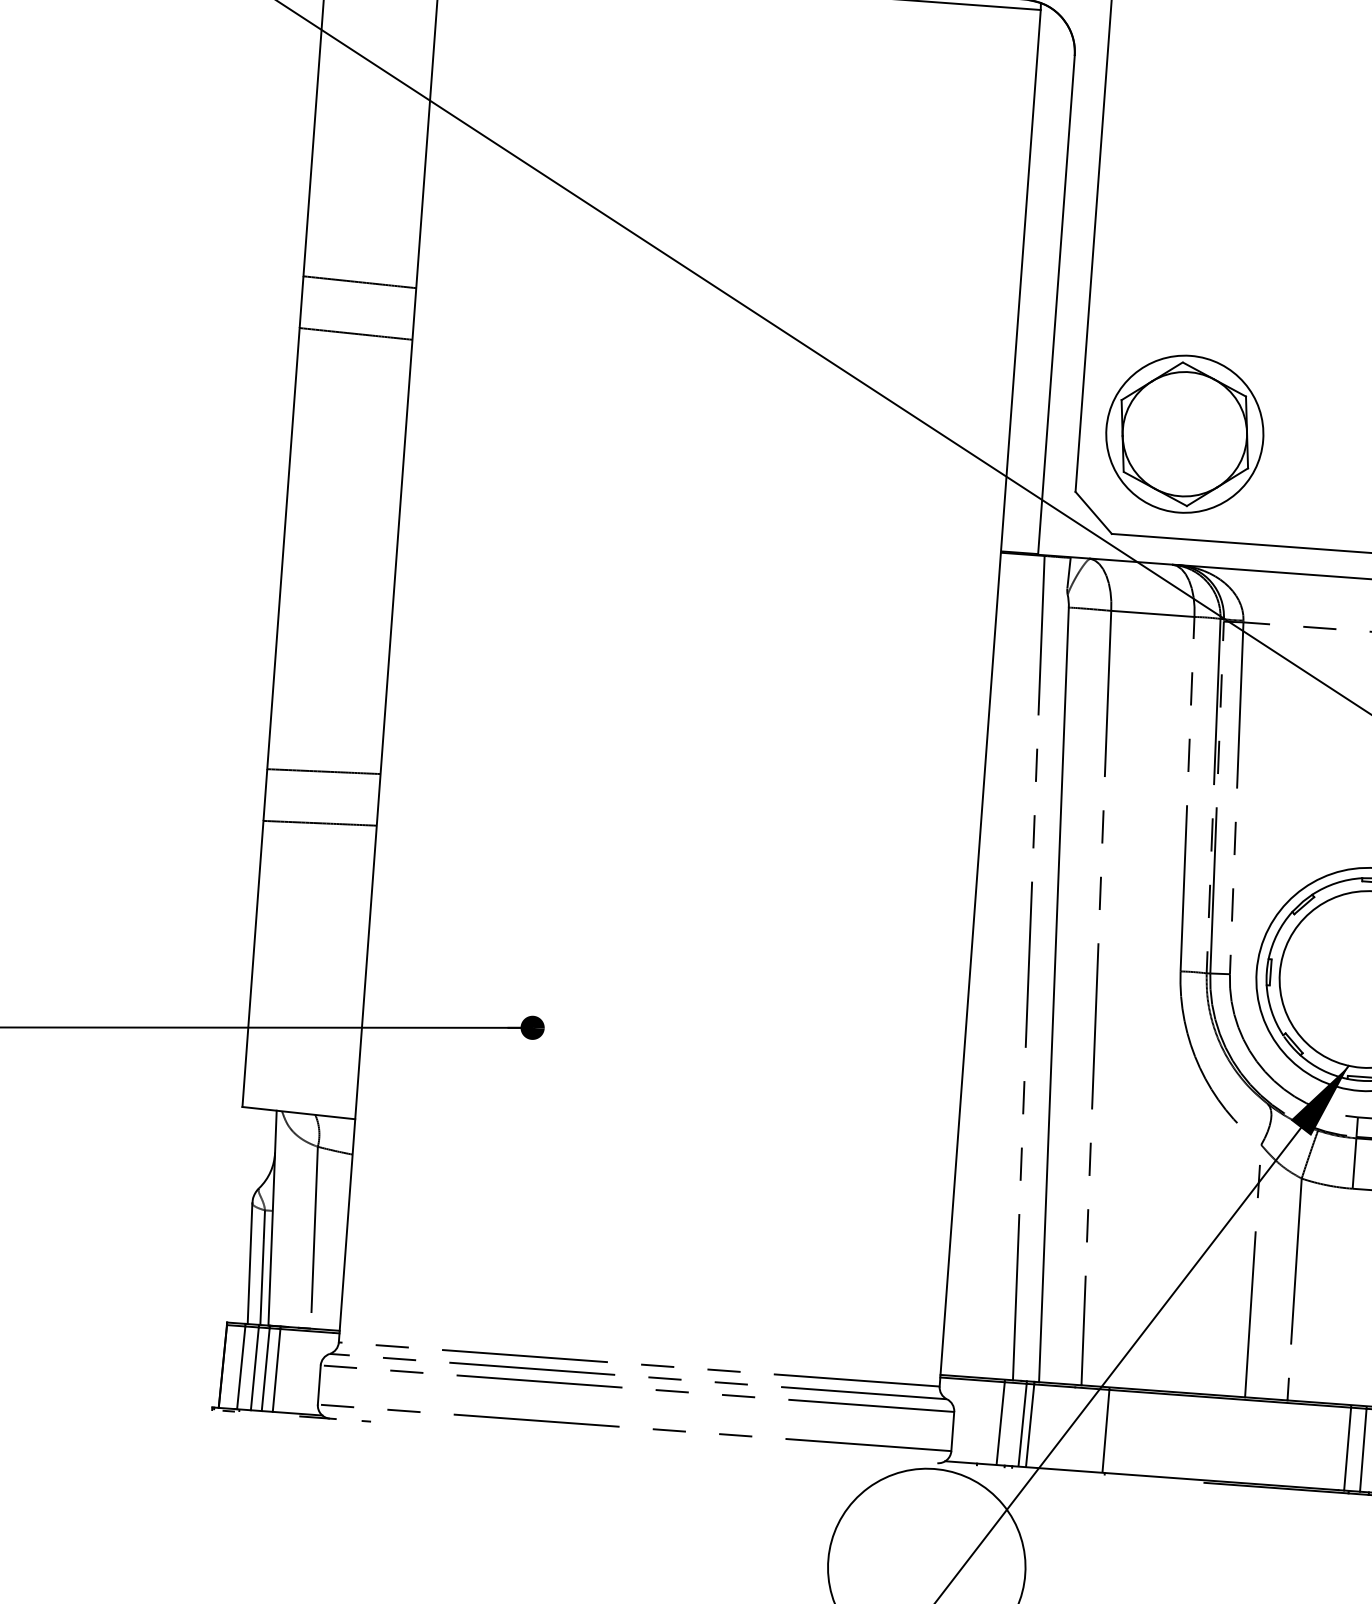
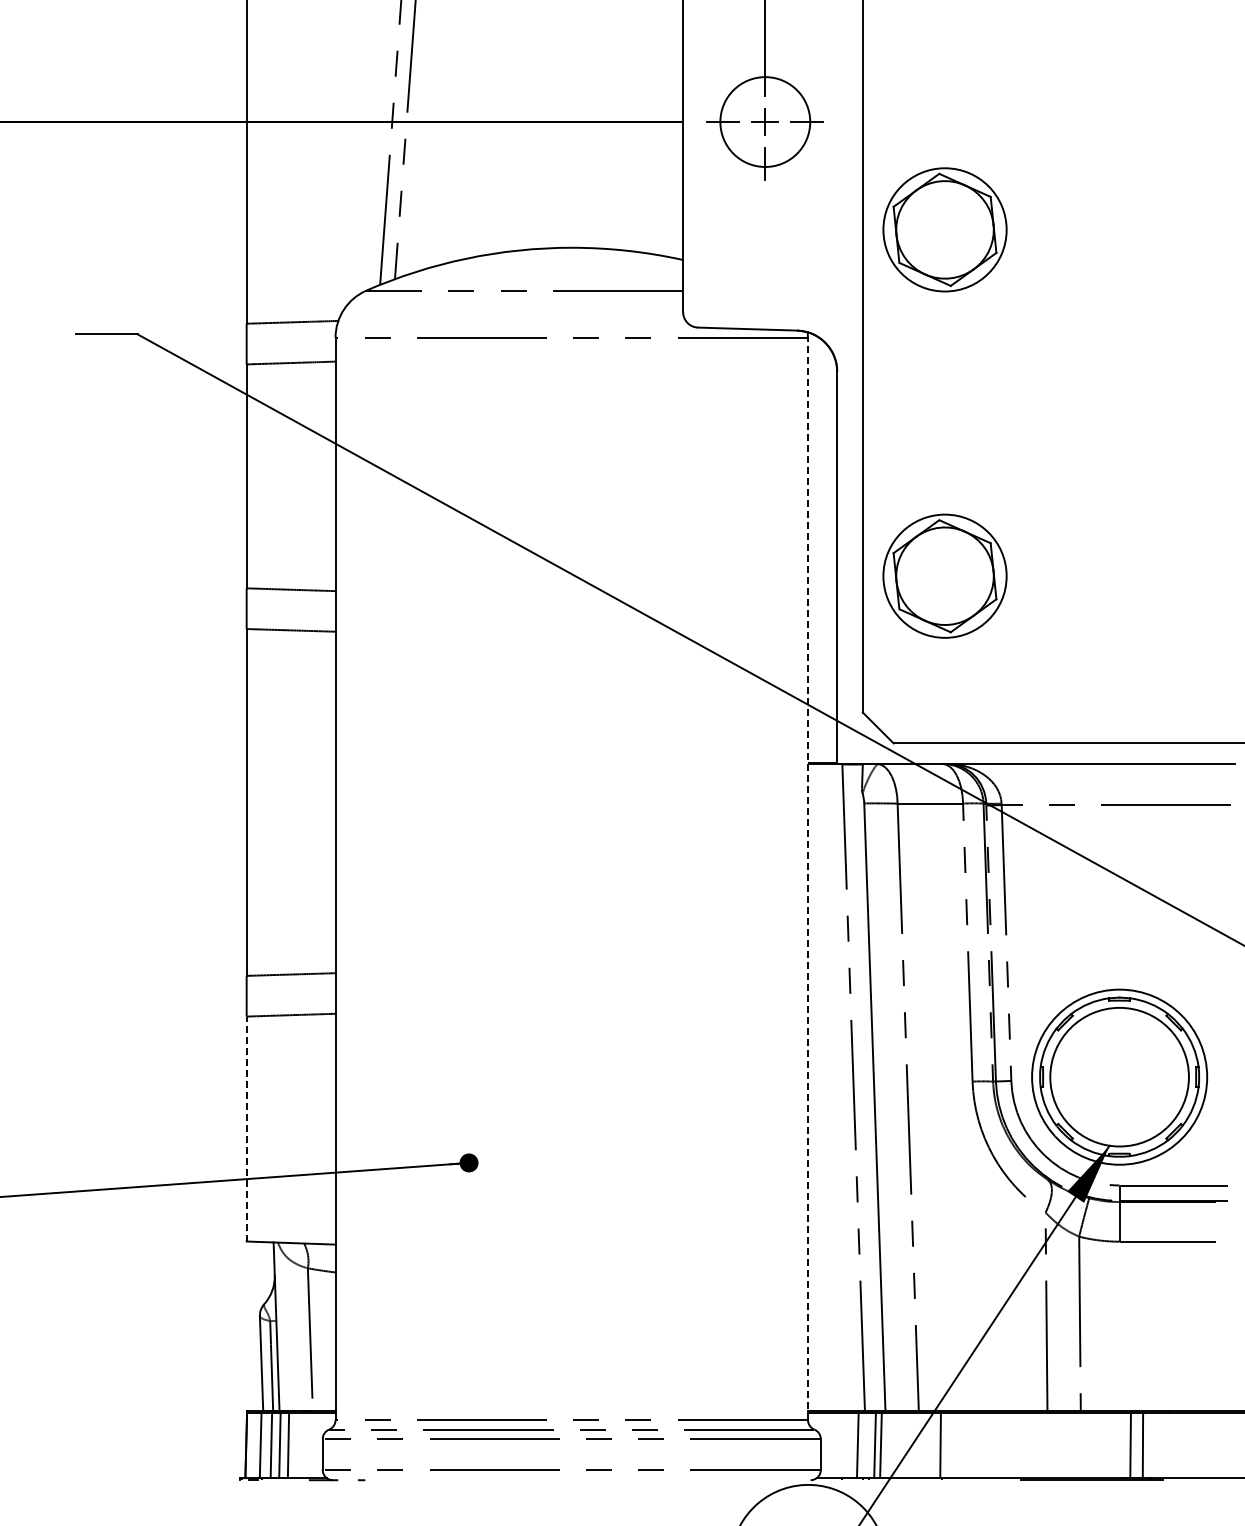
part: (1184, 433) -> (944, 575), moved
line: (989, 697) -> (807, 878), solid -> dashed
line: (252, 963) -> (246, 1128), solid -> dashed

